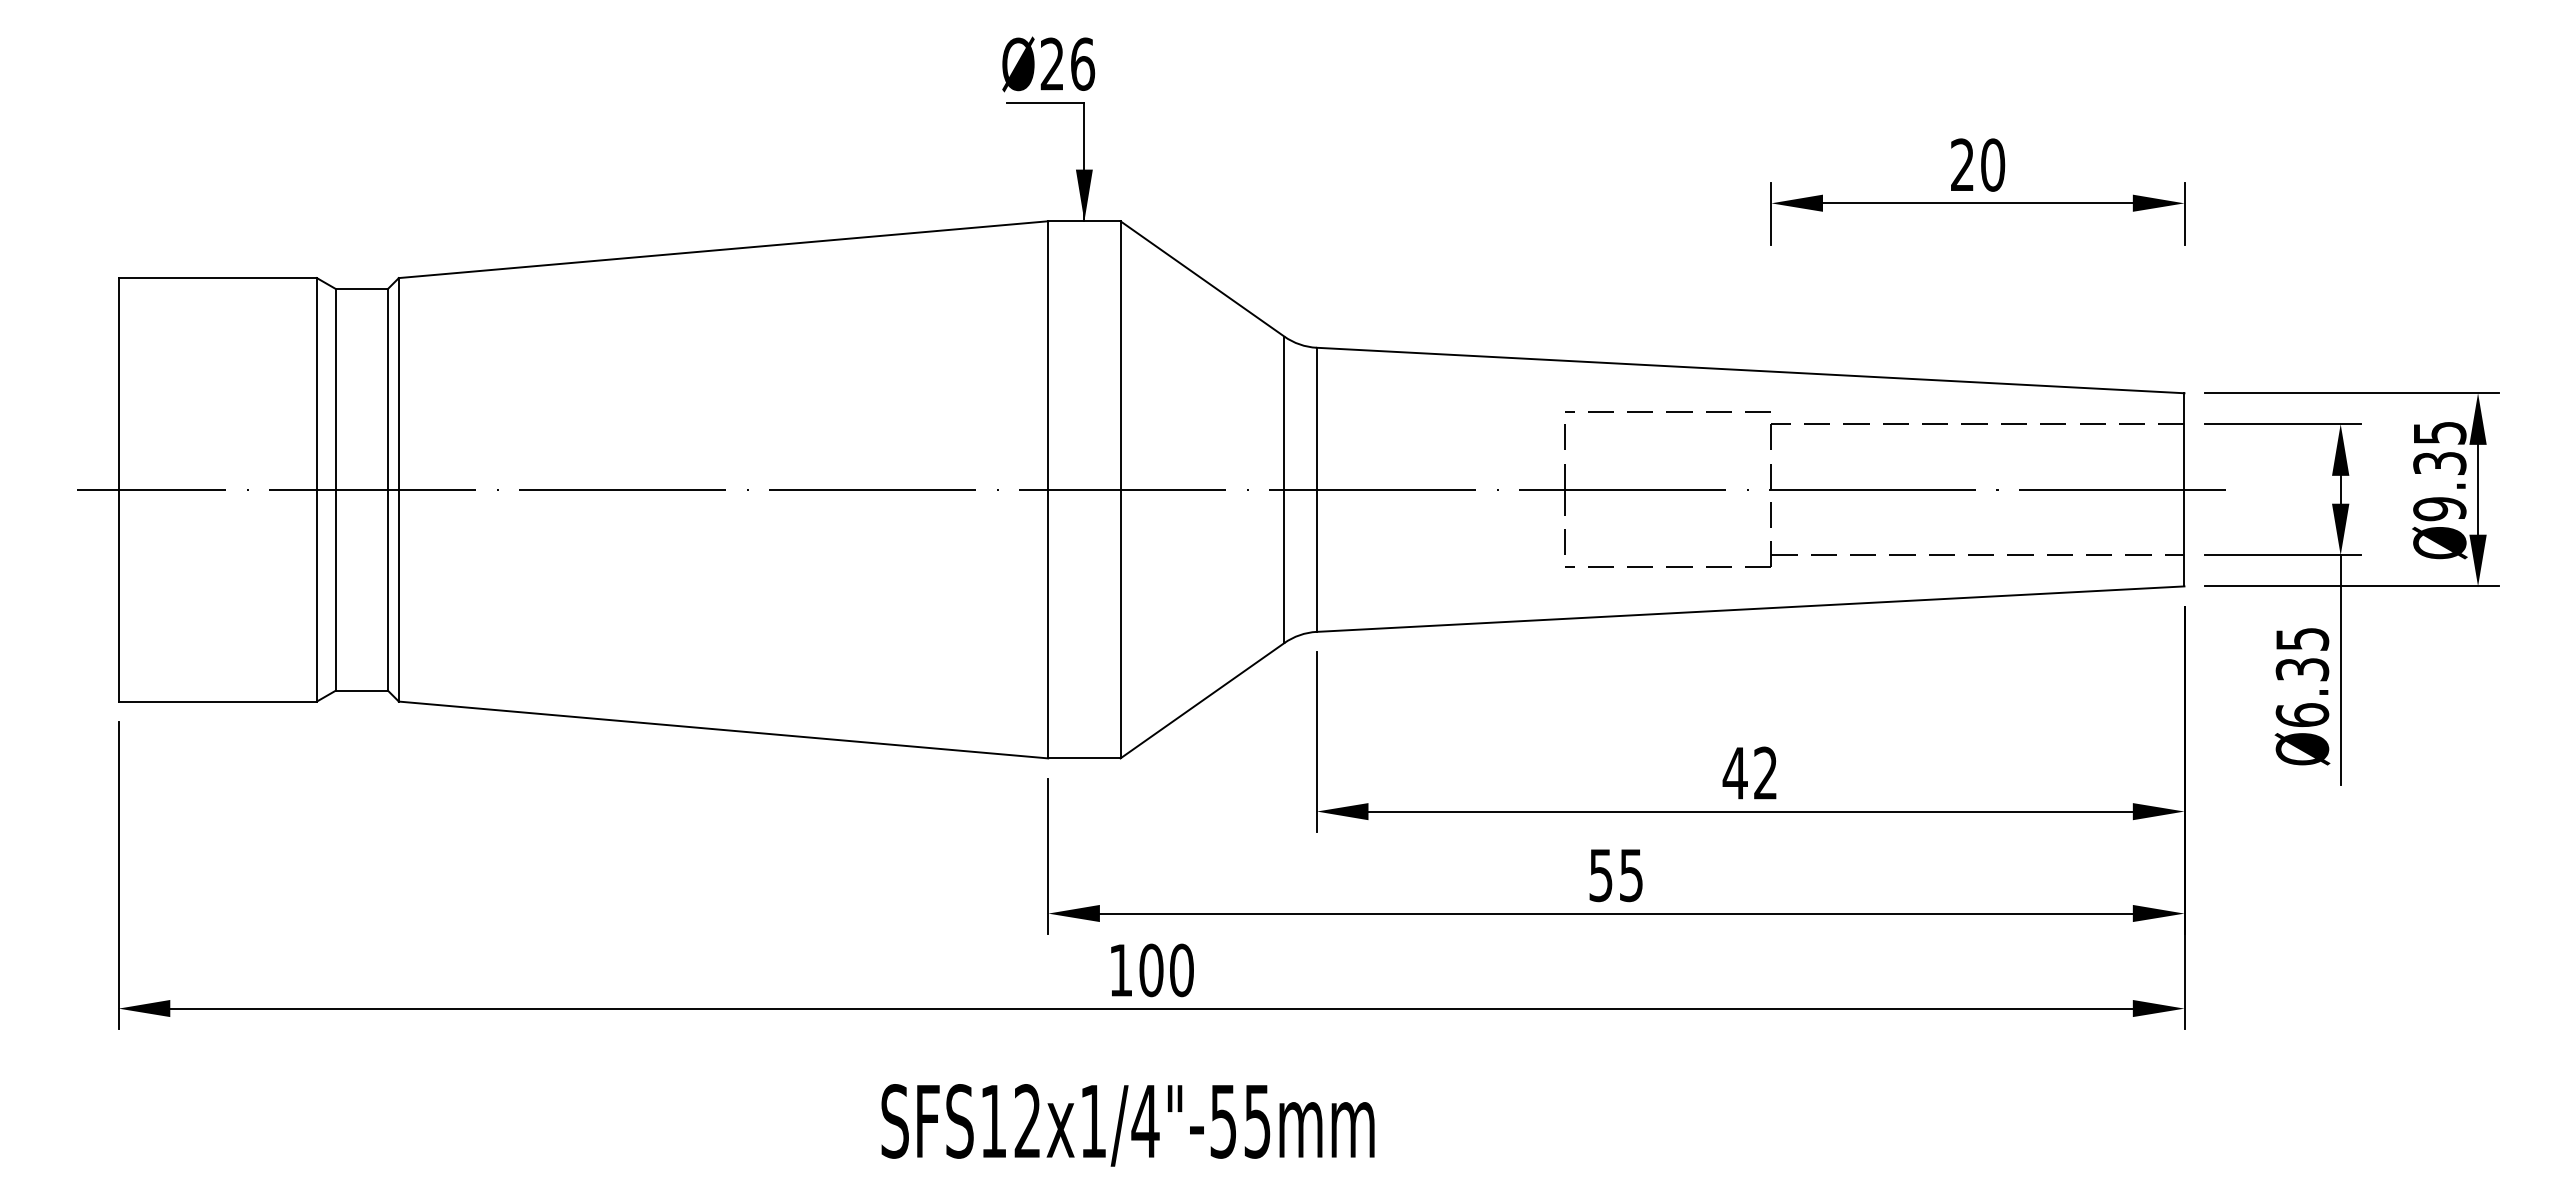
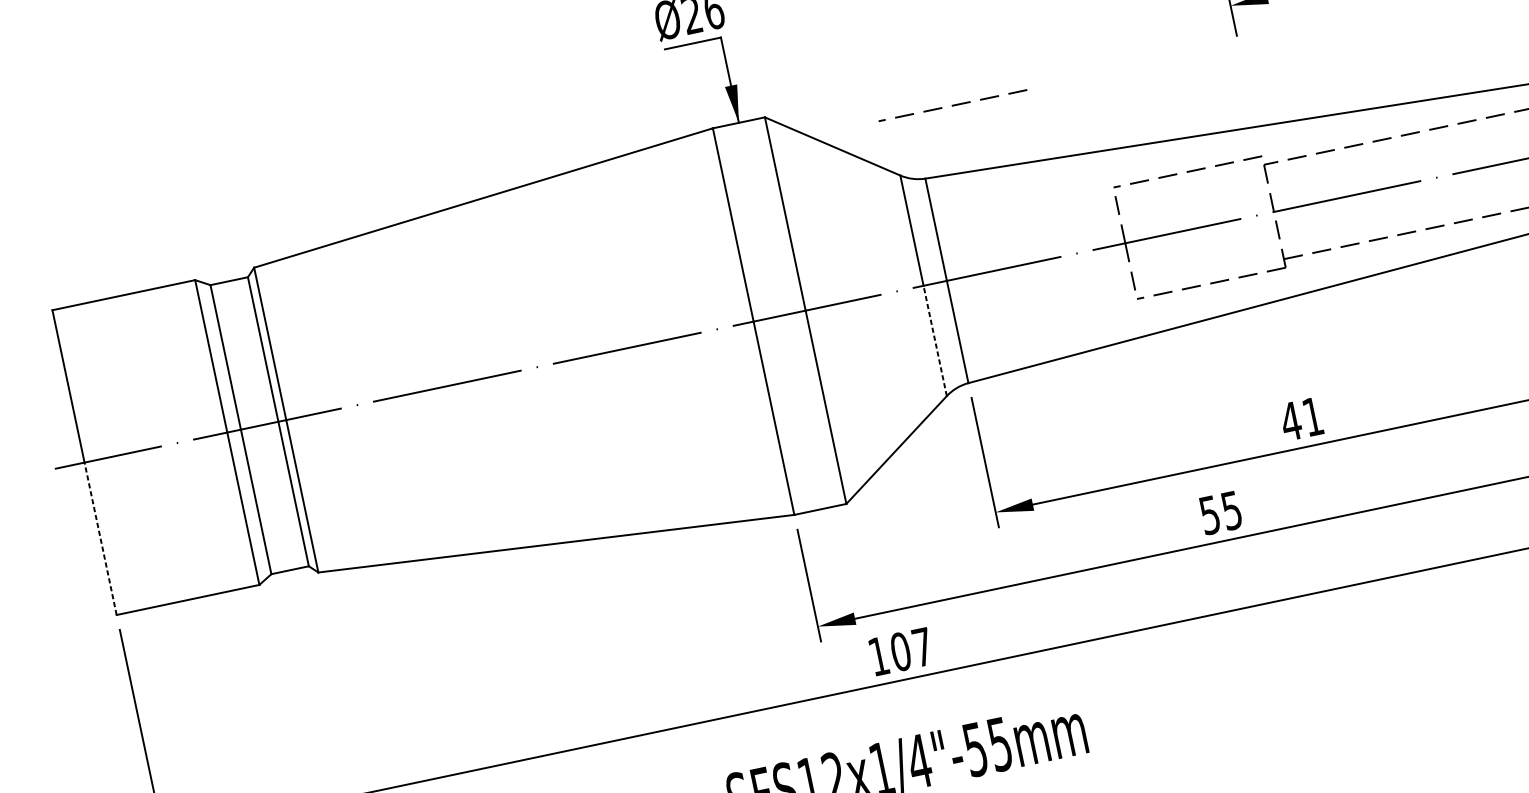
line: (1373, 257) -> (952, 105), added
line: (1284, 566) -> (935, 340), solid -> dashed
line: (118, 595) -> (100, 538), solid -> dashed
text: (1765, 772) -> (1312, 416), 42 -> 41
text: (1181, 970) -> (922, 647), 100 -> 107

